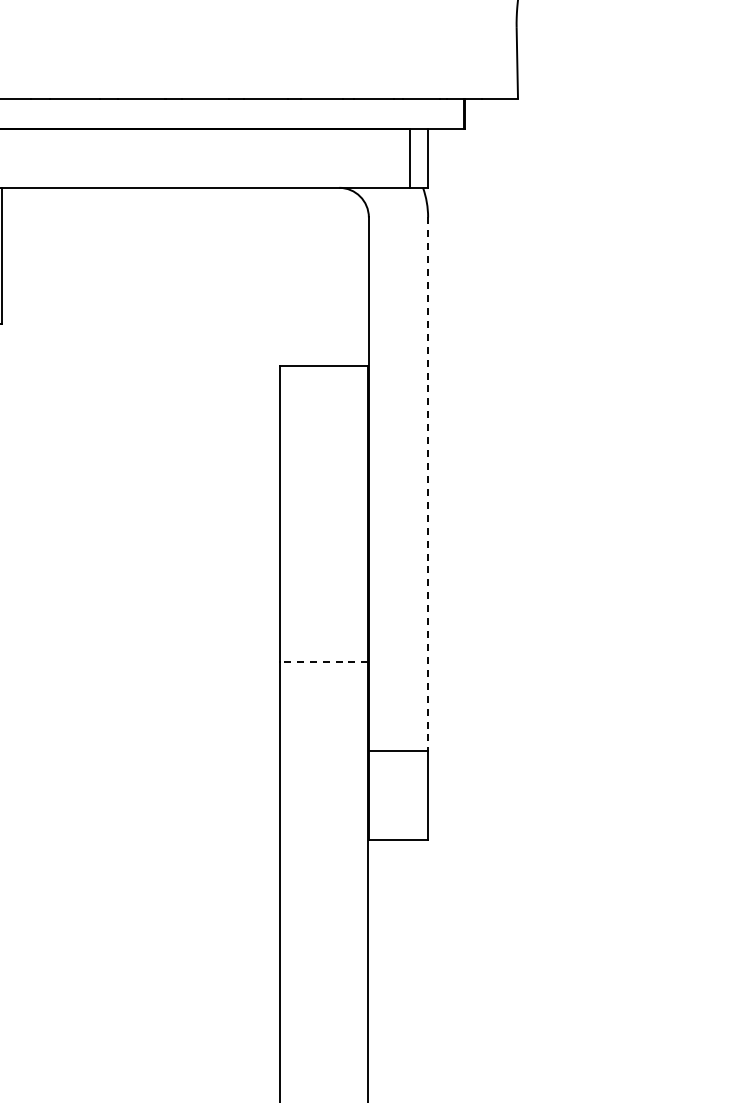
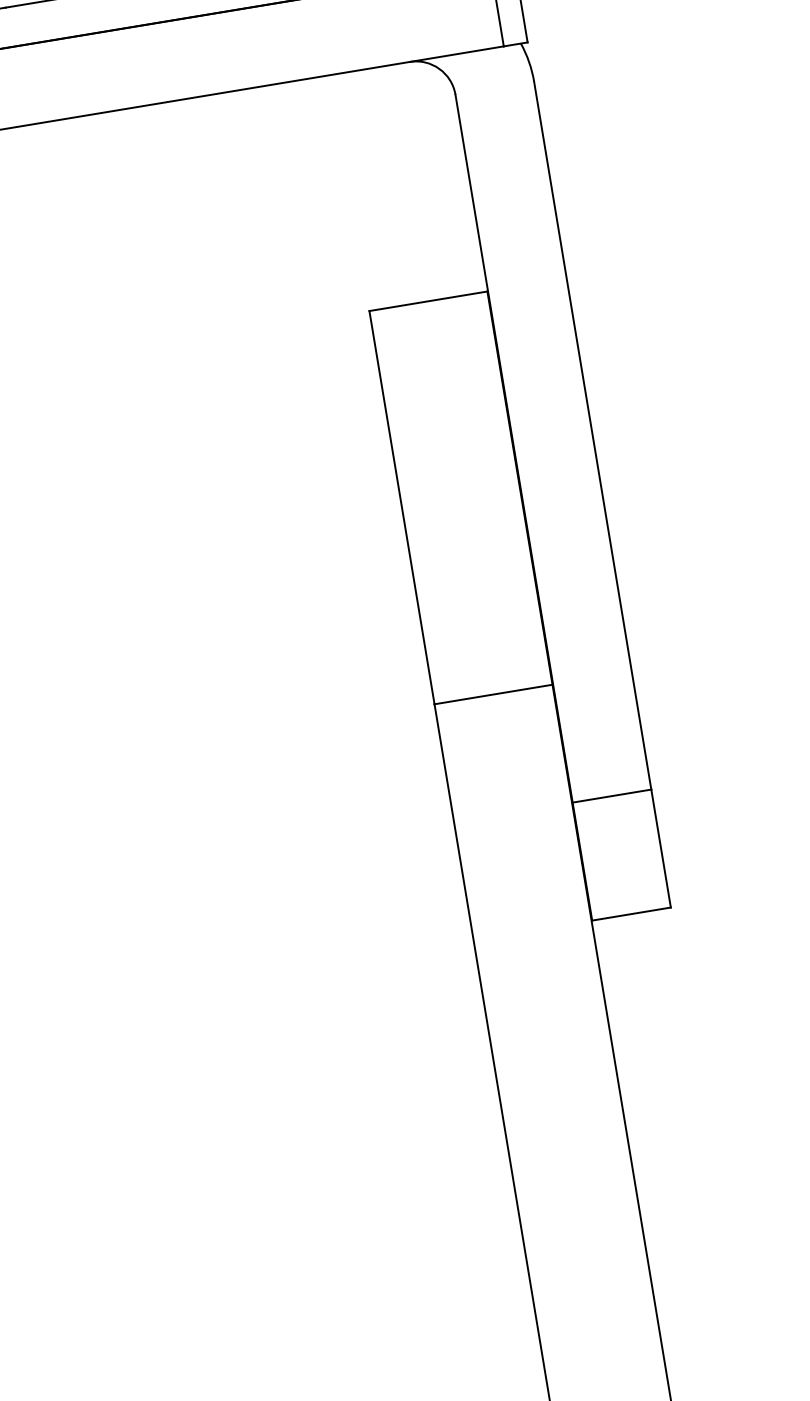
line: (428, 484) -> (593, 436), dashed -> solid
line: (323, 661) -> (492, 694), dashed -> solid

